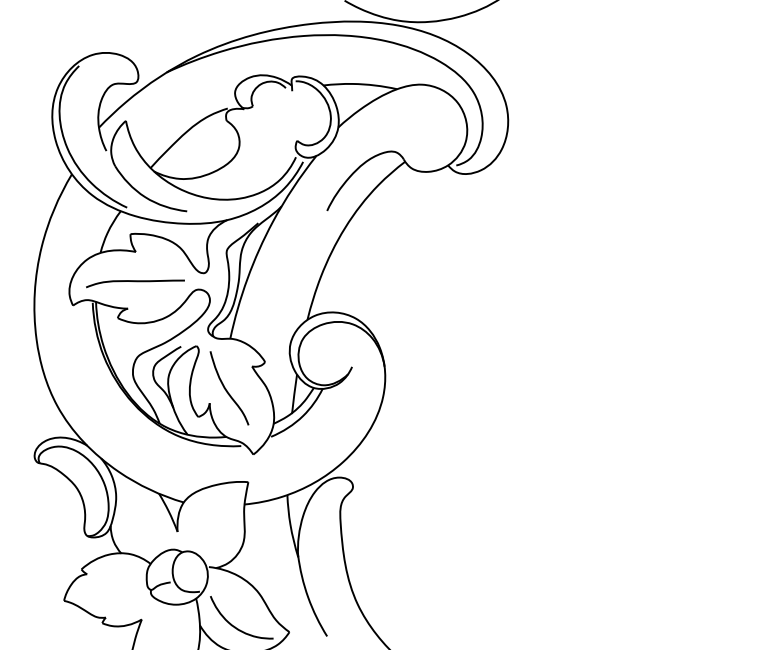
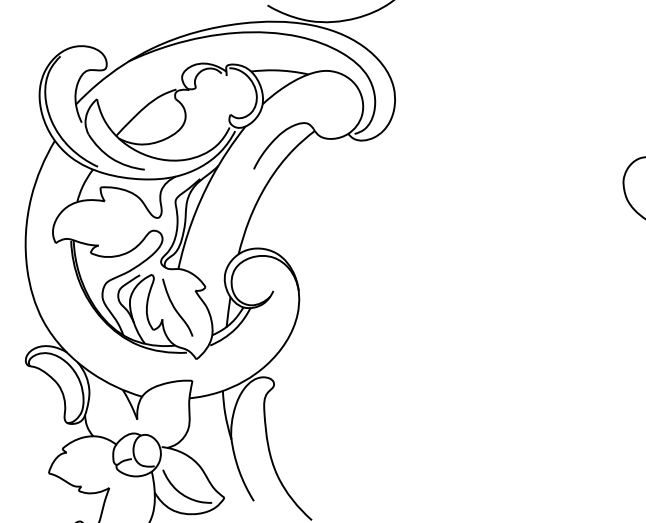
curve: (134, 281) -> (103, 224), removed

